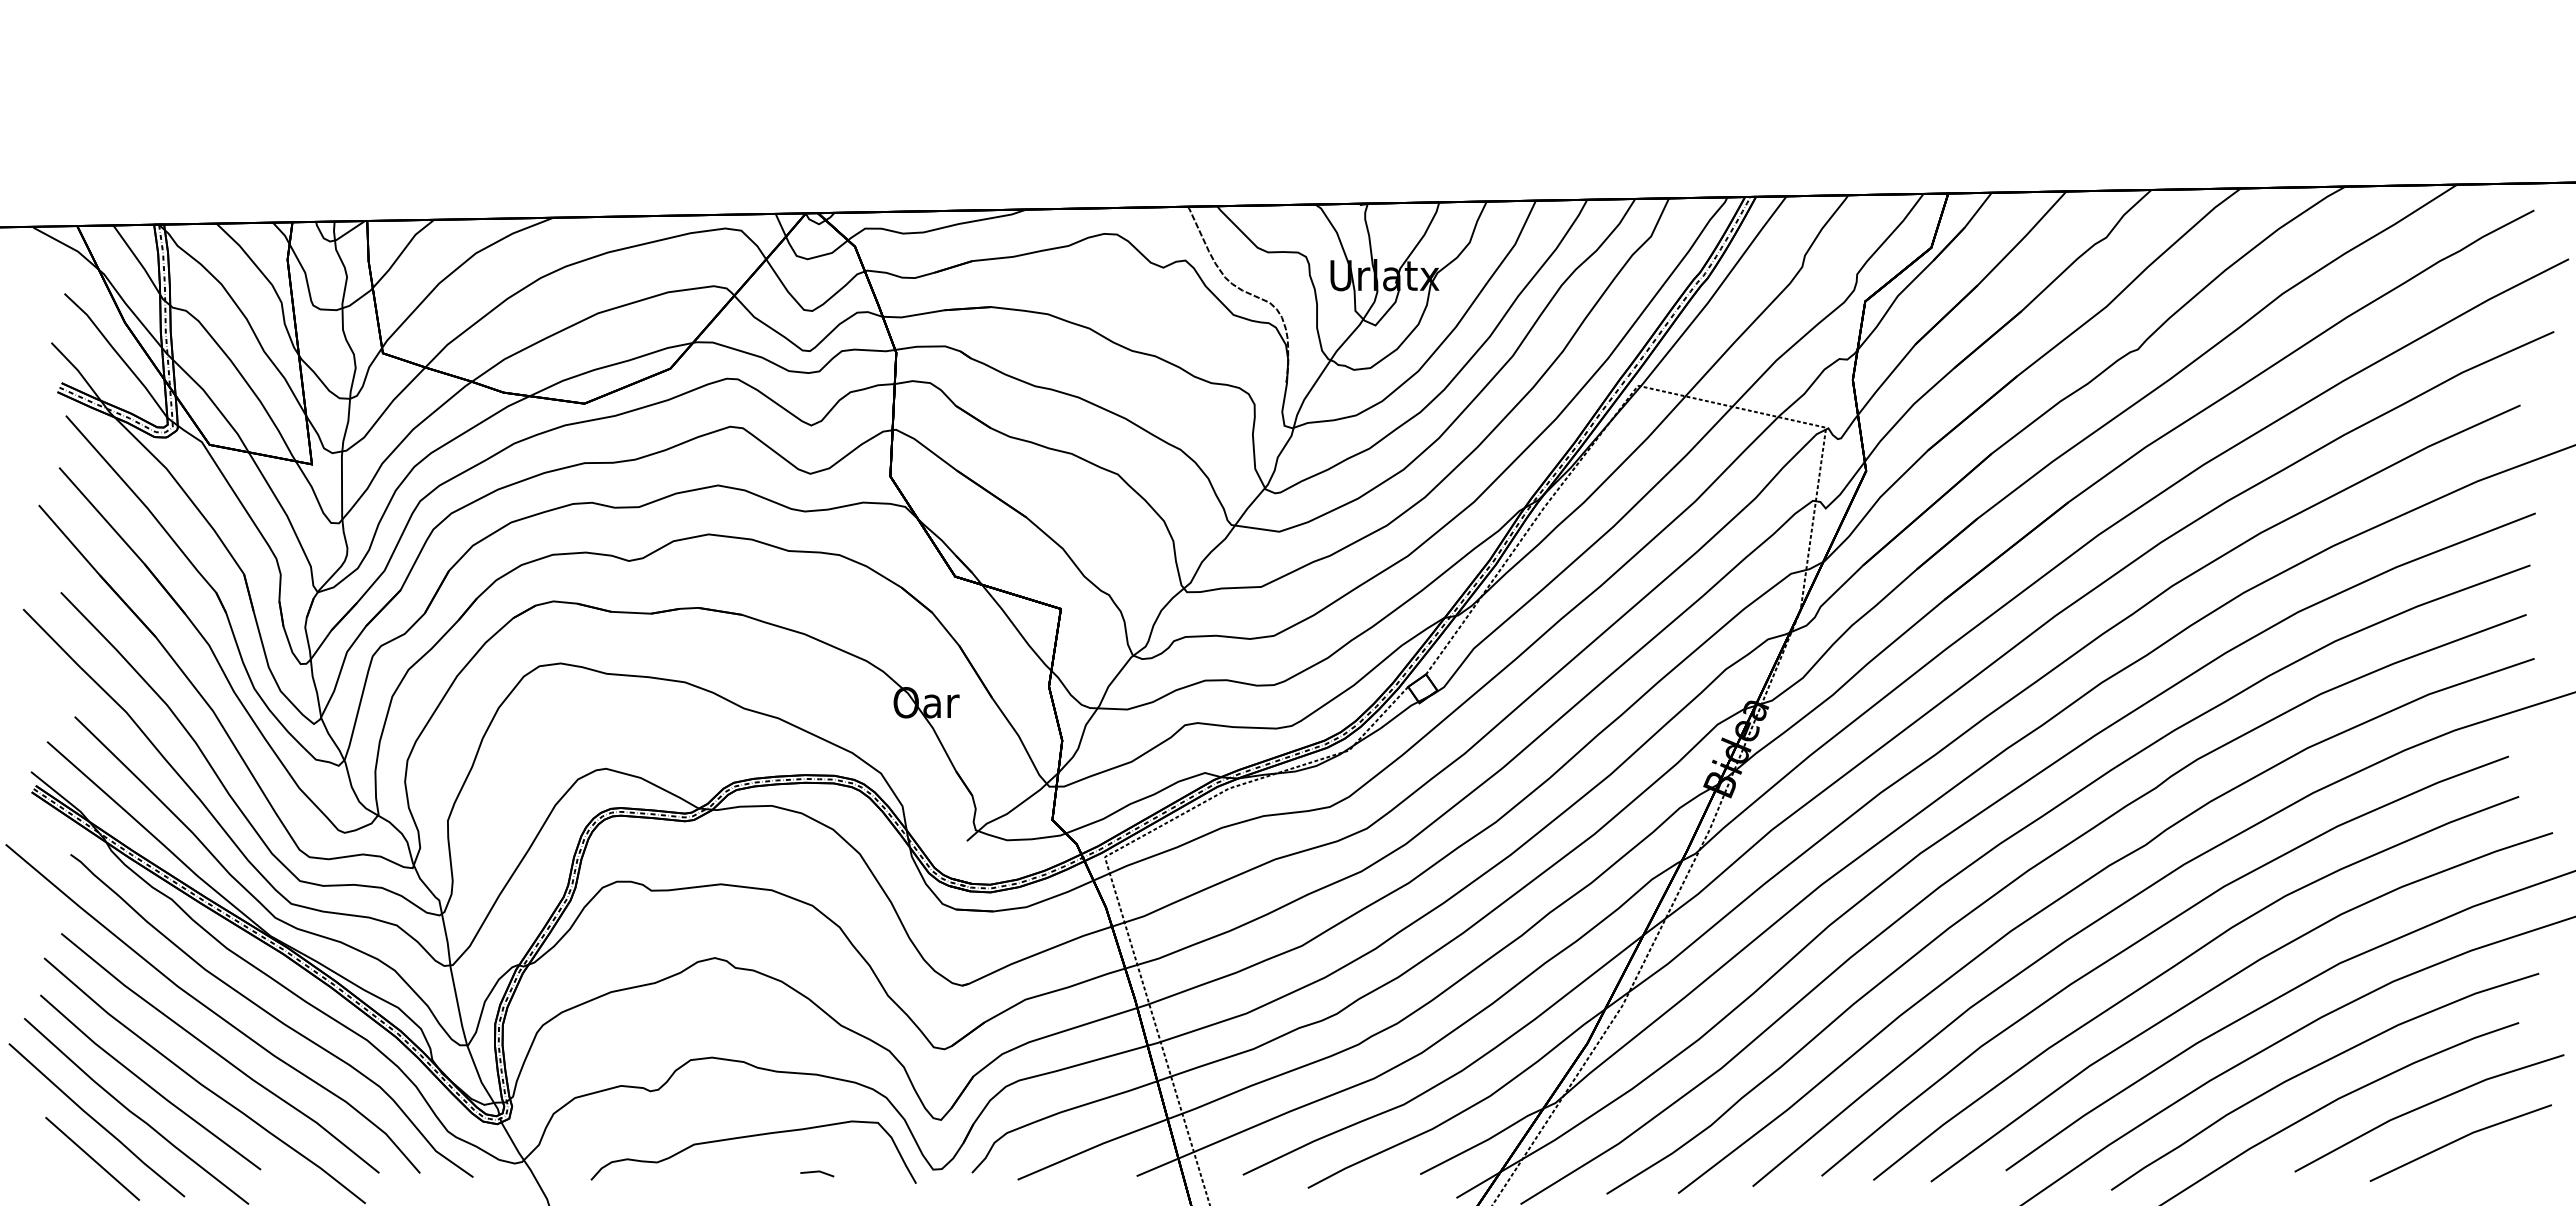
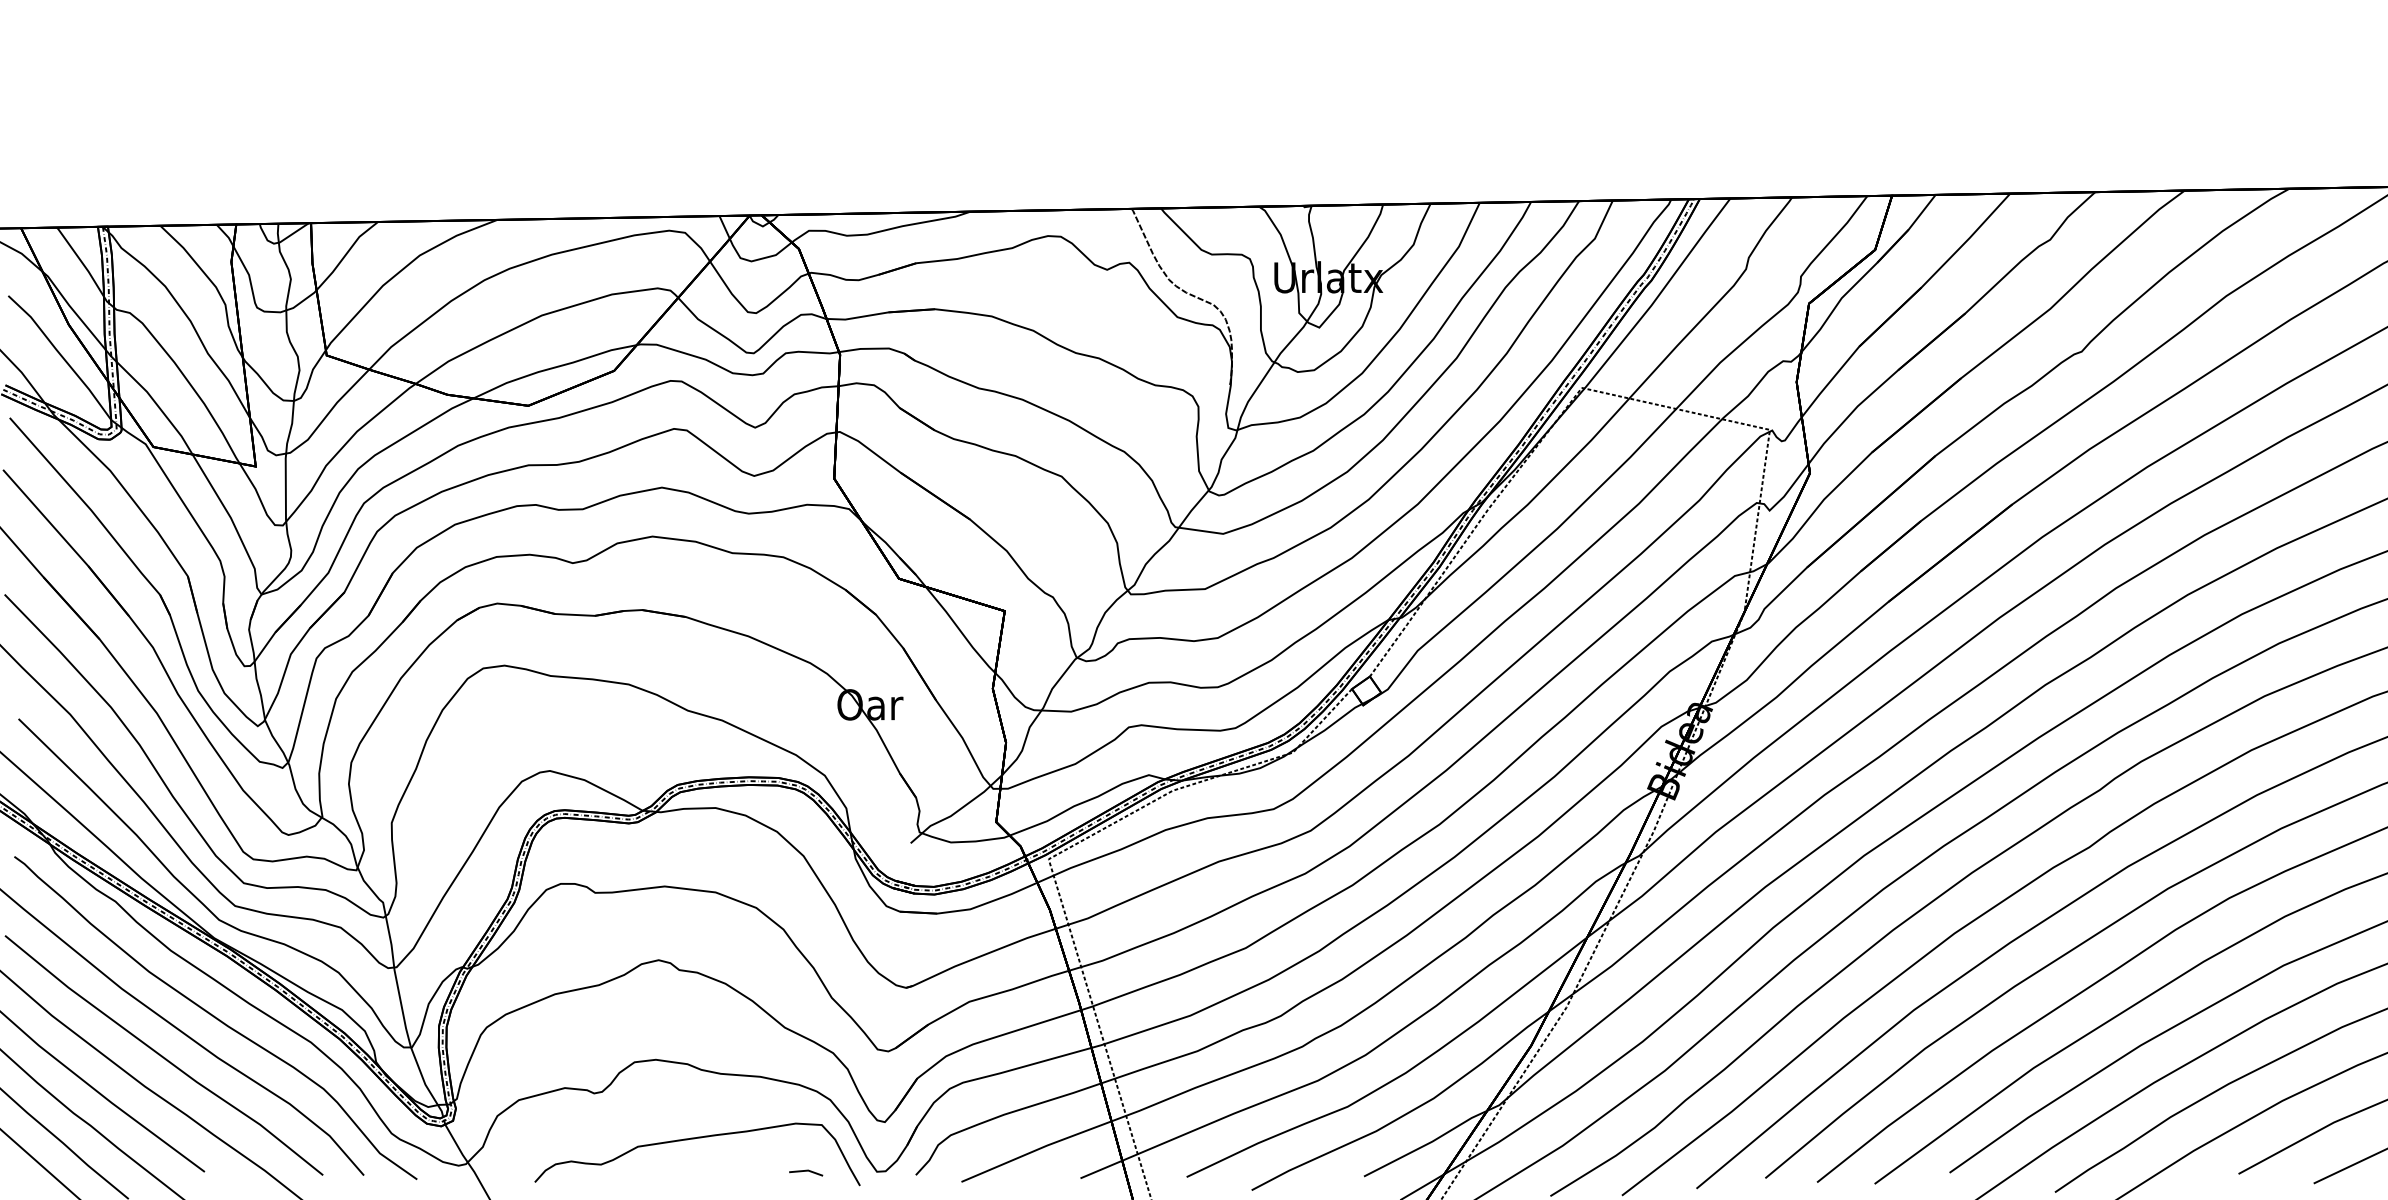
line: (817, 1172) -> (806, 1171), moved

